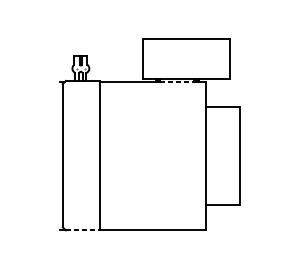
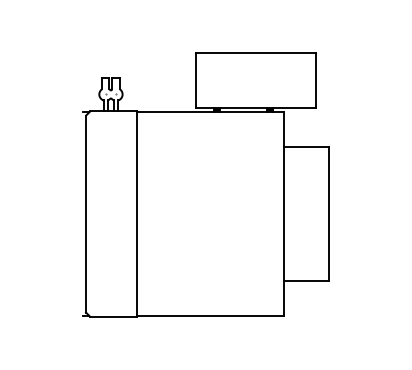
line: (178, 81) -> (244, 112), dashed -> solid
line: (82, 230) -> (113, 316), dashed -> solid

